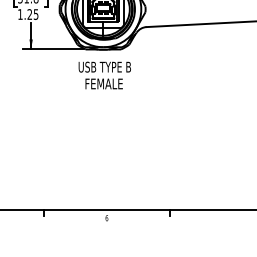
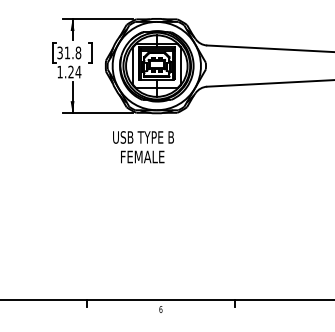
text: (36, 14) -> (78, 71), 1.25 -> 1.24
text: (104, 75) -> (143, 147), moved

